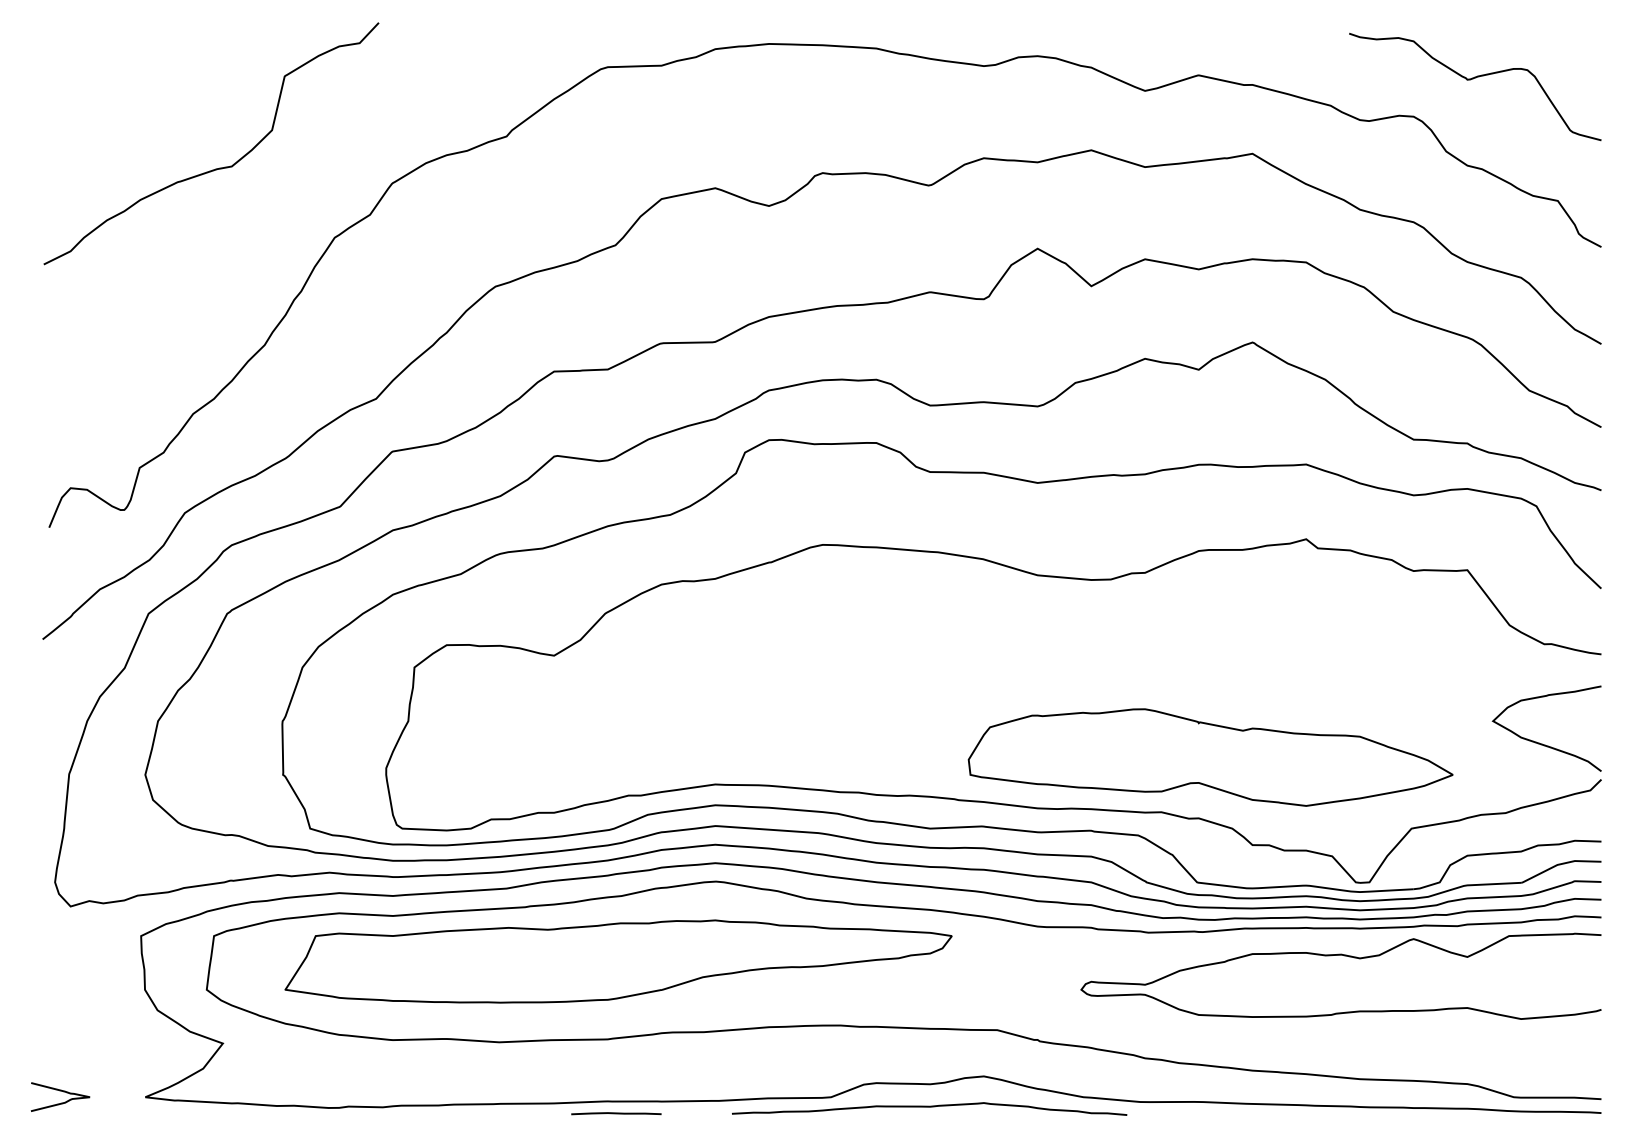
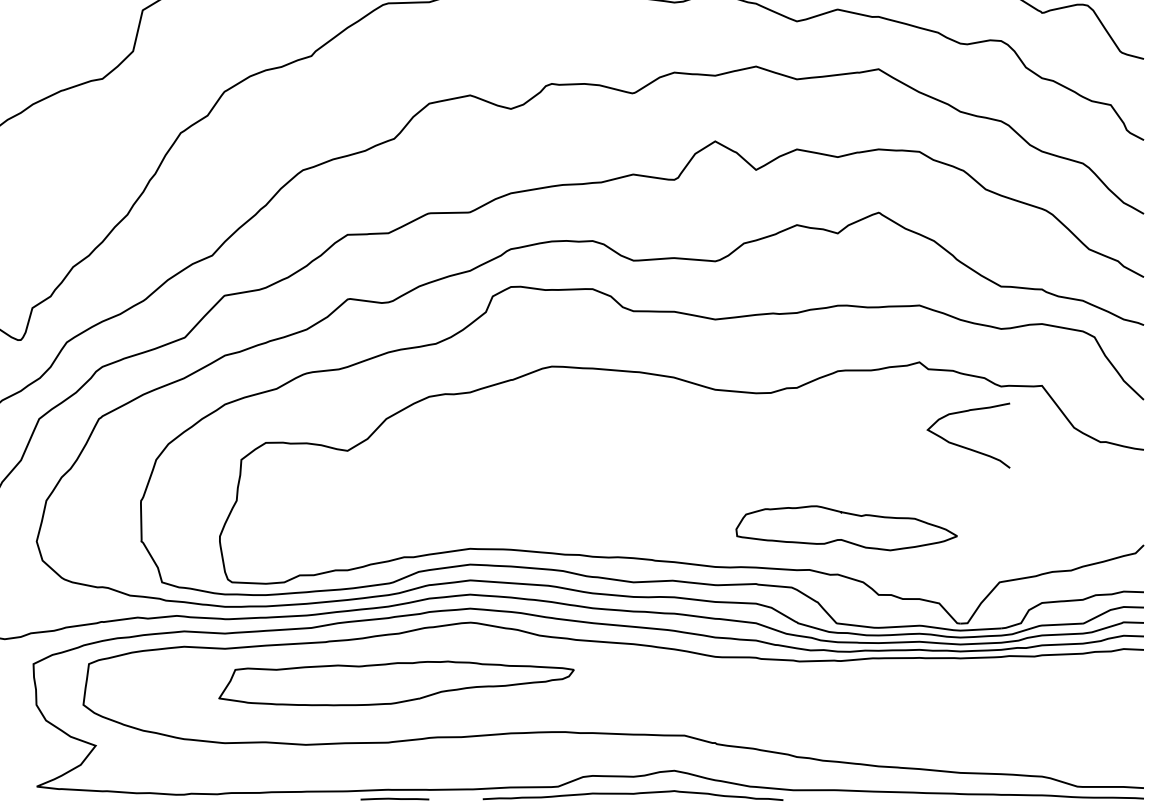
curve: (1542, 743) -> (965, 446), moved
part: (1210, 757) -> (846, 528), size x0.6
curve: (1344, 956) -> (948, 679), removed
part: (618, 961) -> (396, 683), size x0.7

